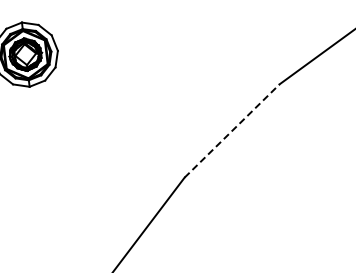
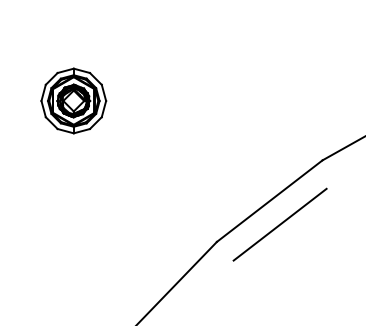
line: (232, 131) -> (269, 201), dashed -> solid
line: (244, 152) -> (279, 224), added

